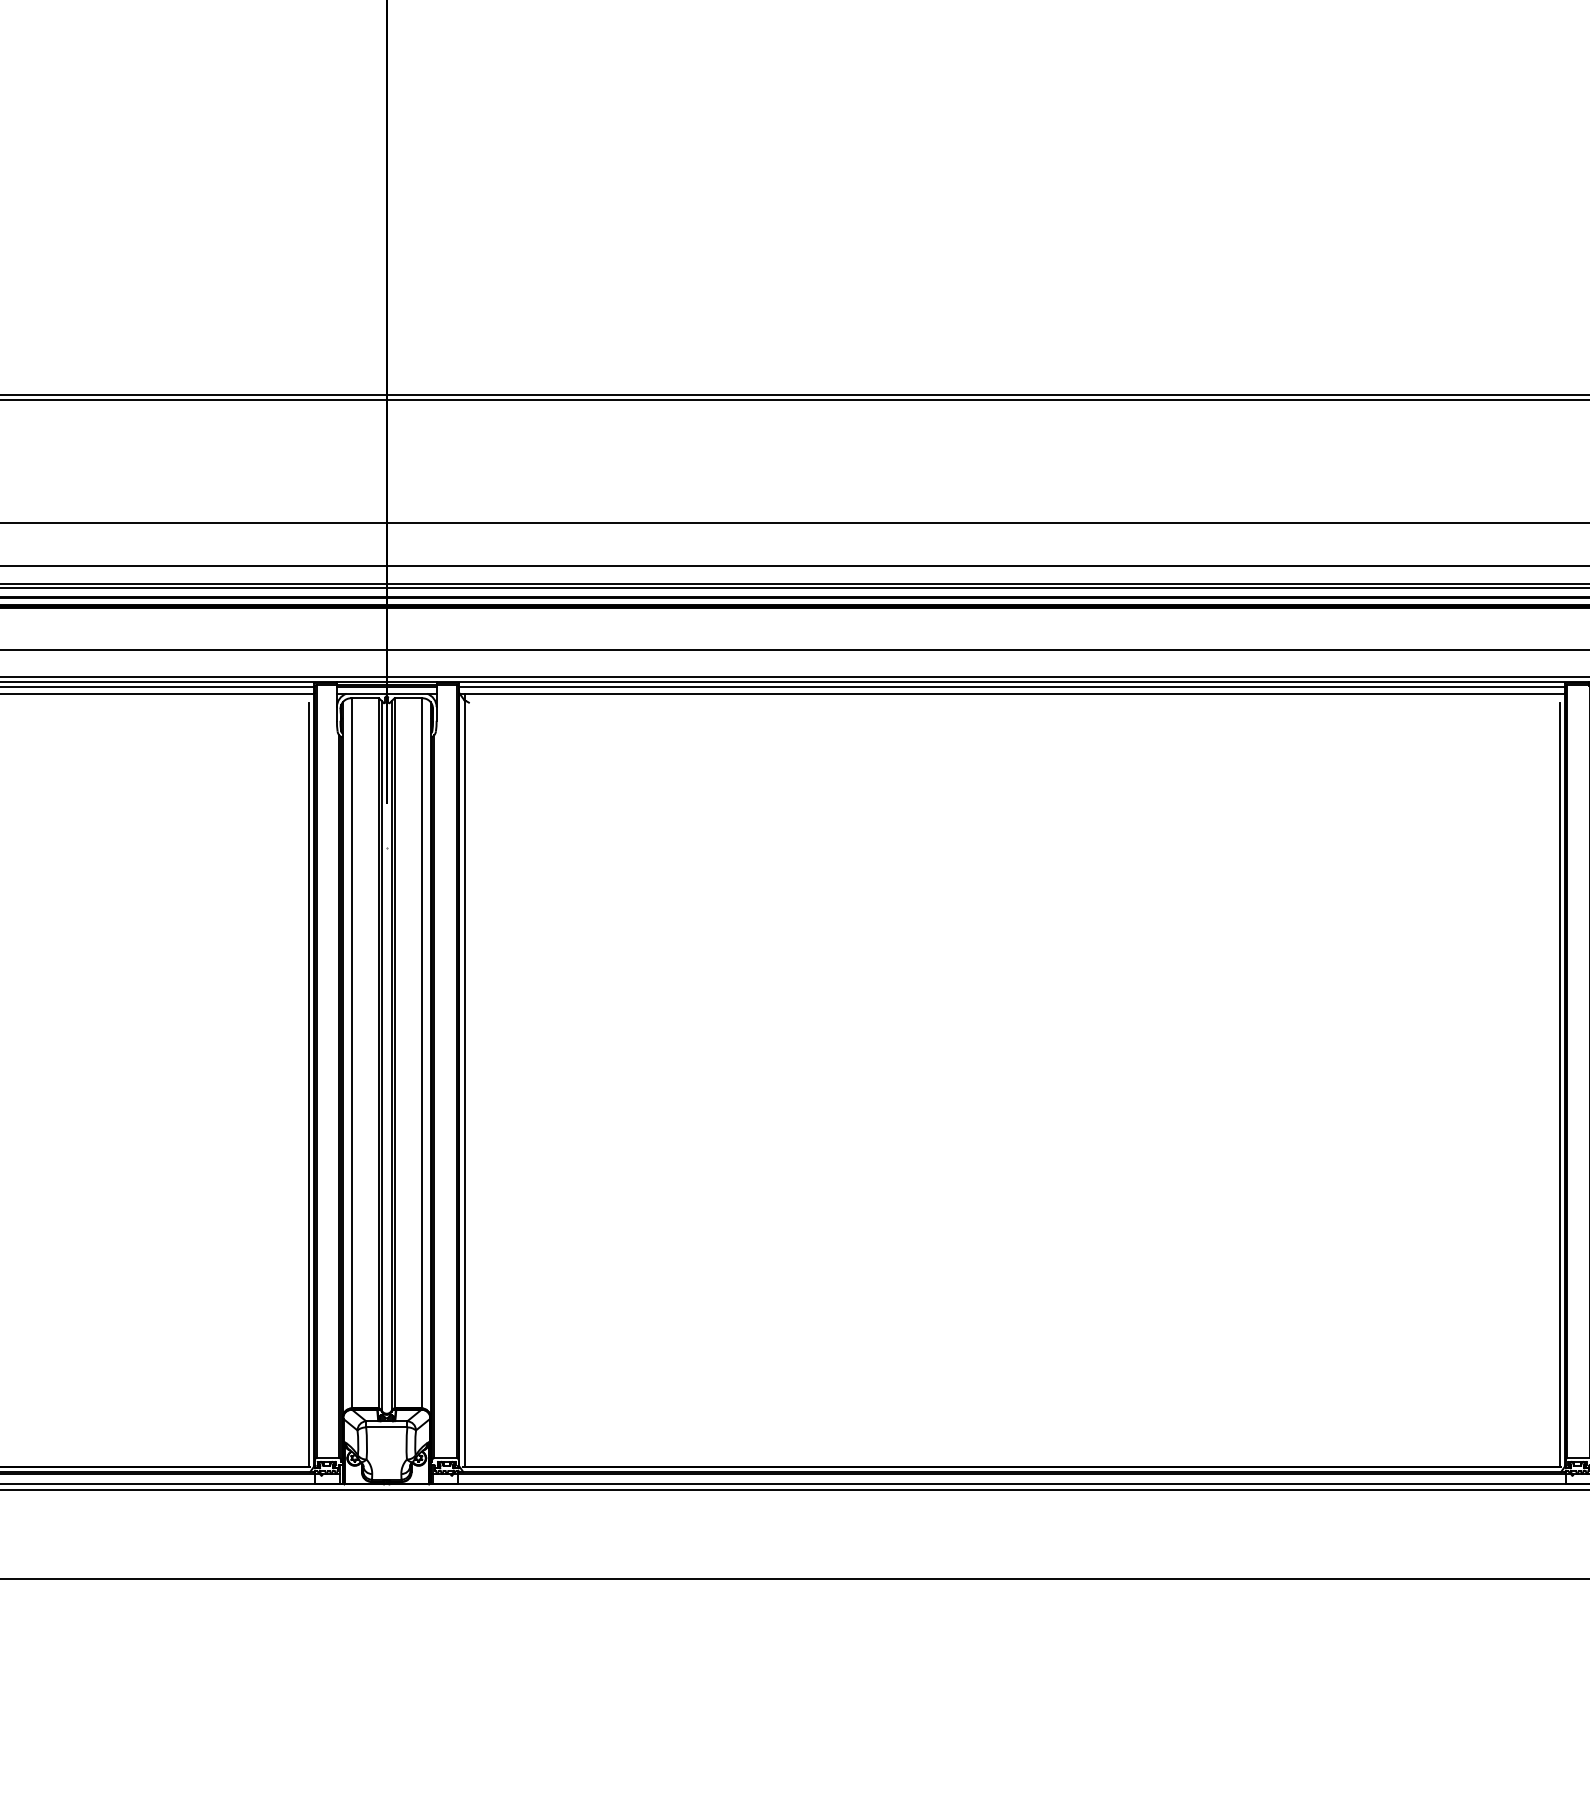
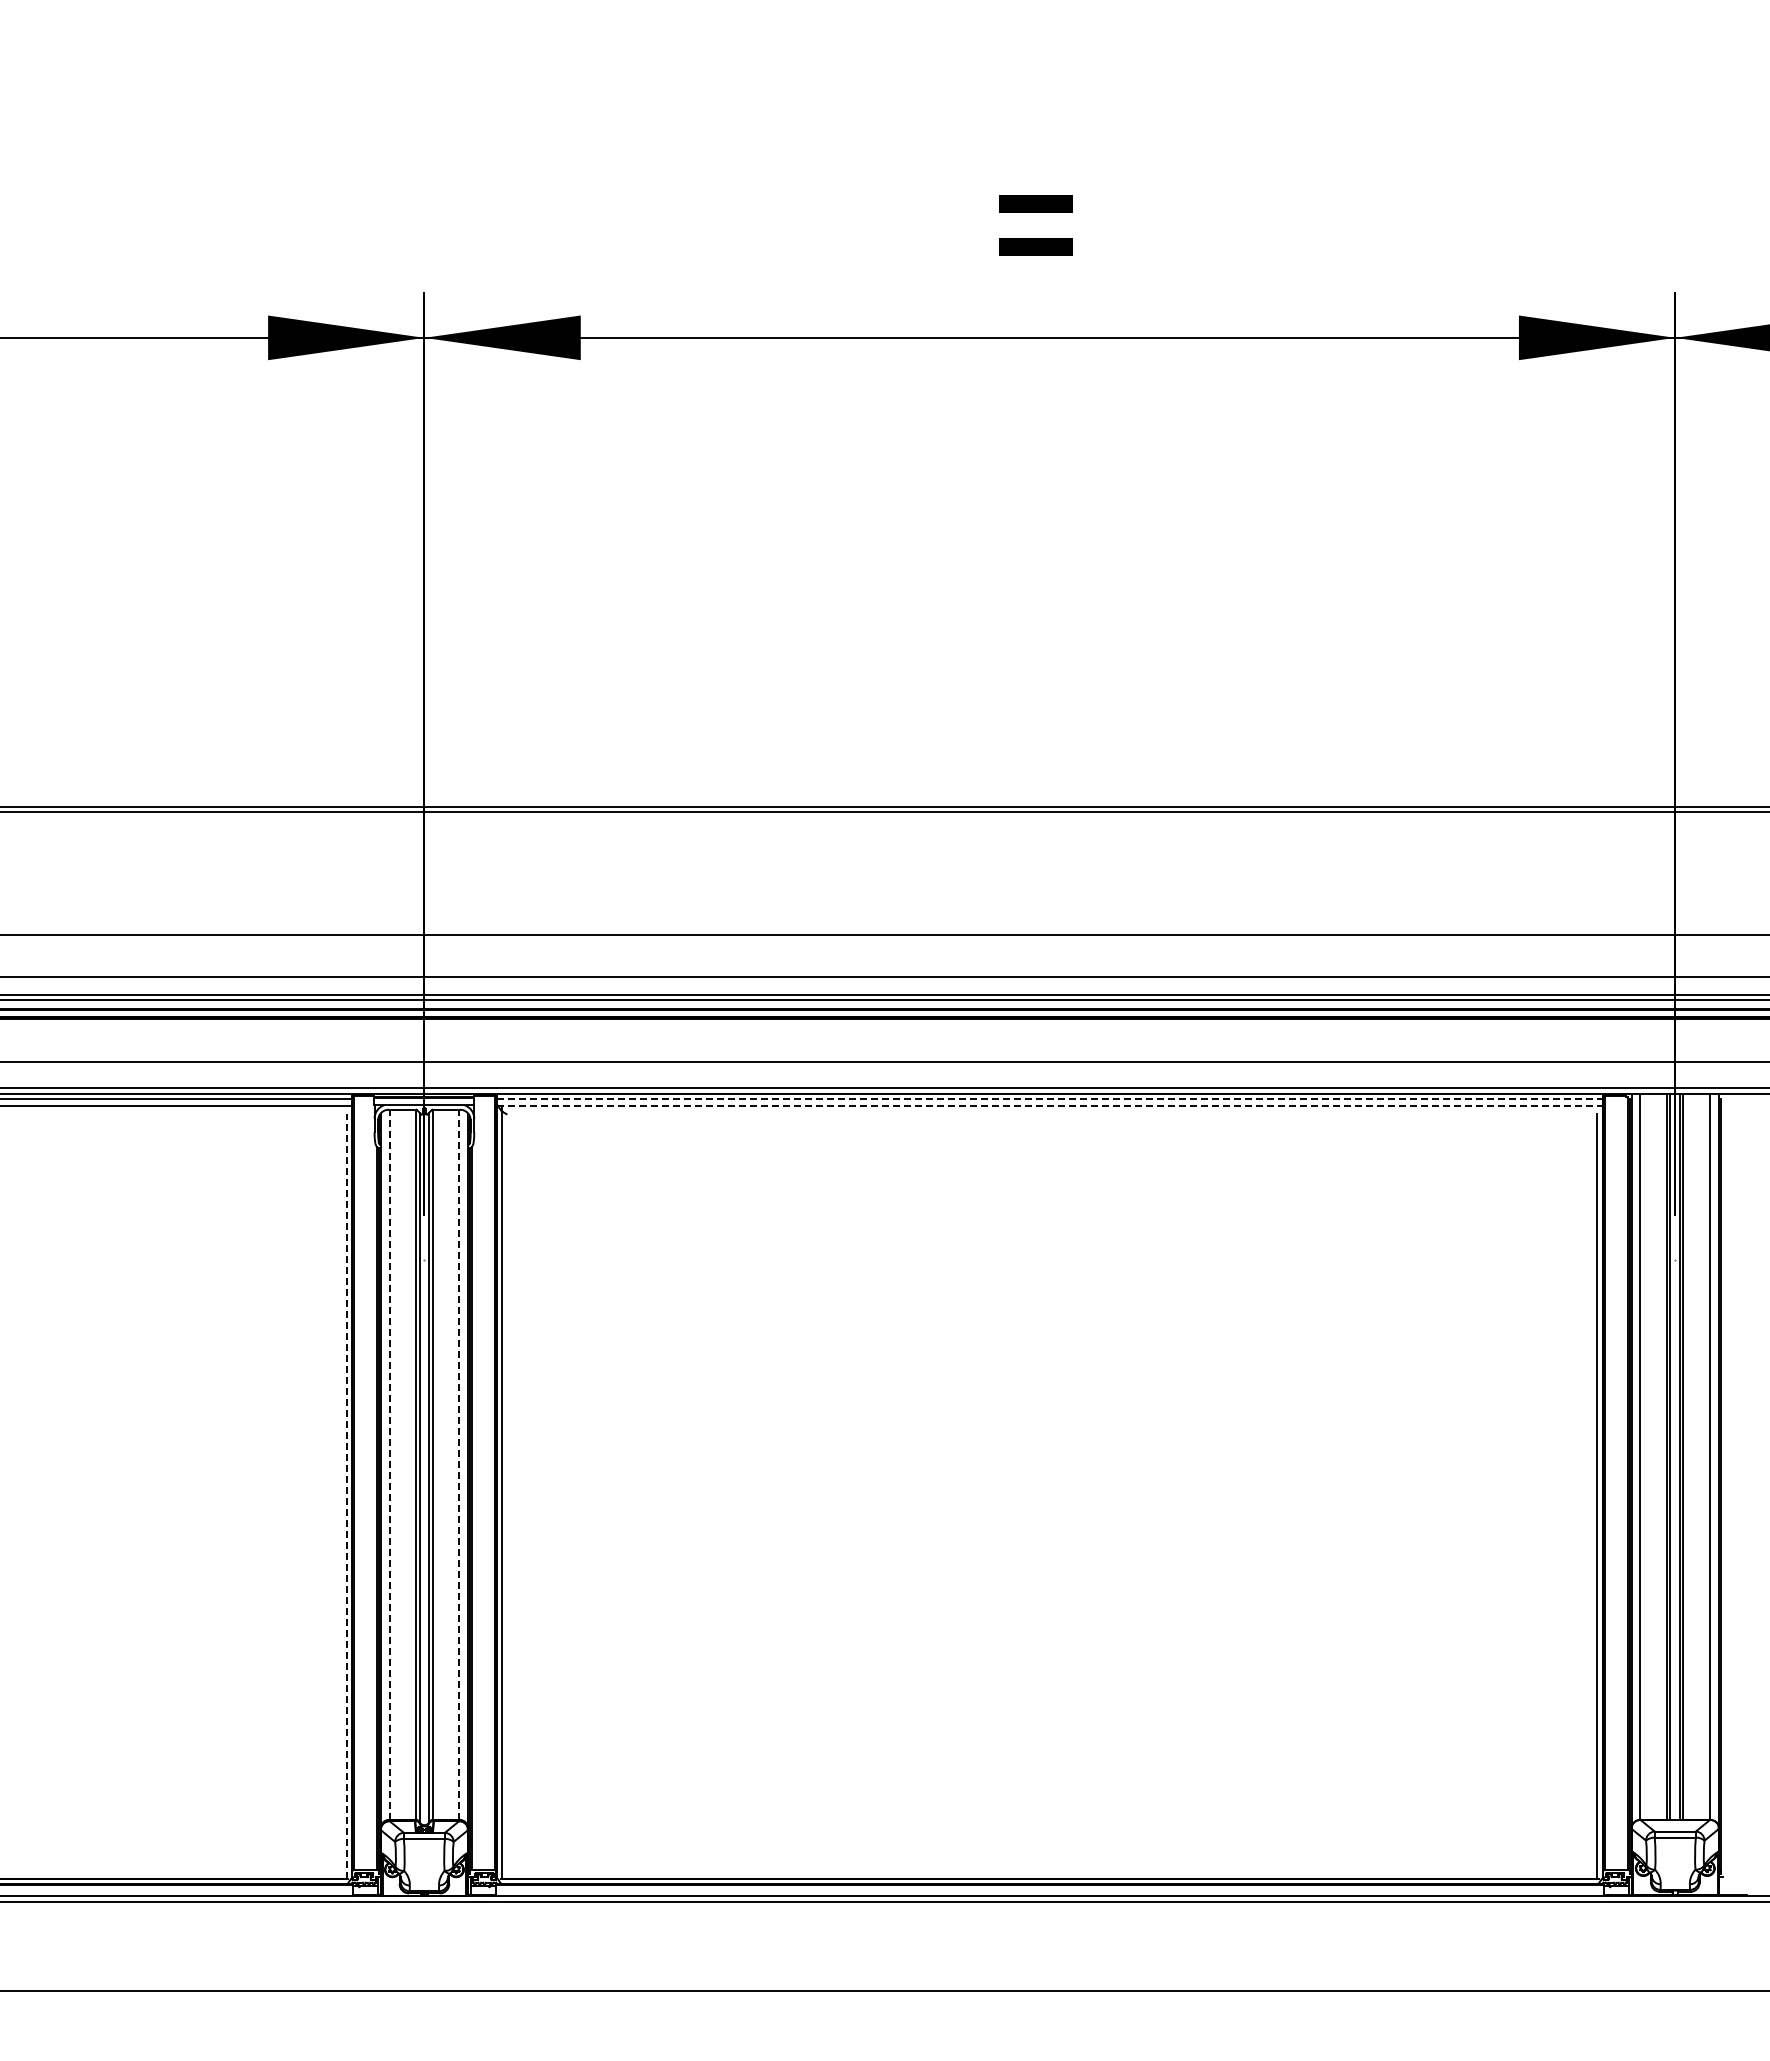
line: (1012, 687) -> (1050, 1098), solid -> dashed
line: (1011, 694) -> (1049, 1105), solid -> dashed
line: (351, 1053) -> (389, 1464), solid -> dashed
line: (421, 1053) -> (459, 1464), solid -> dashed
line: (308, 1085) -> (346, 1496), solid -> dashed

